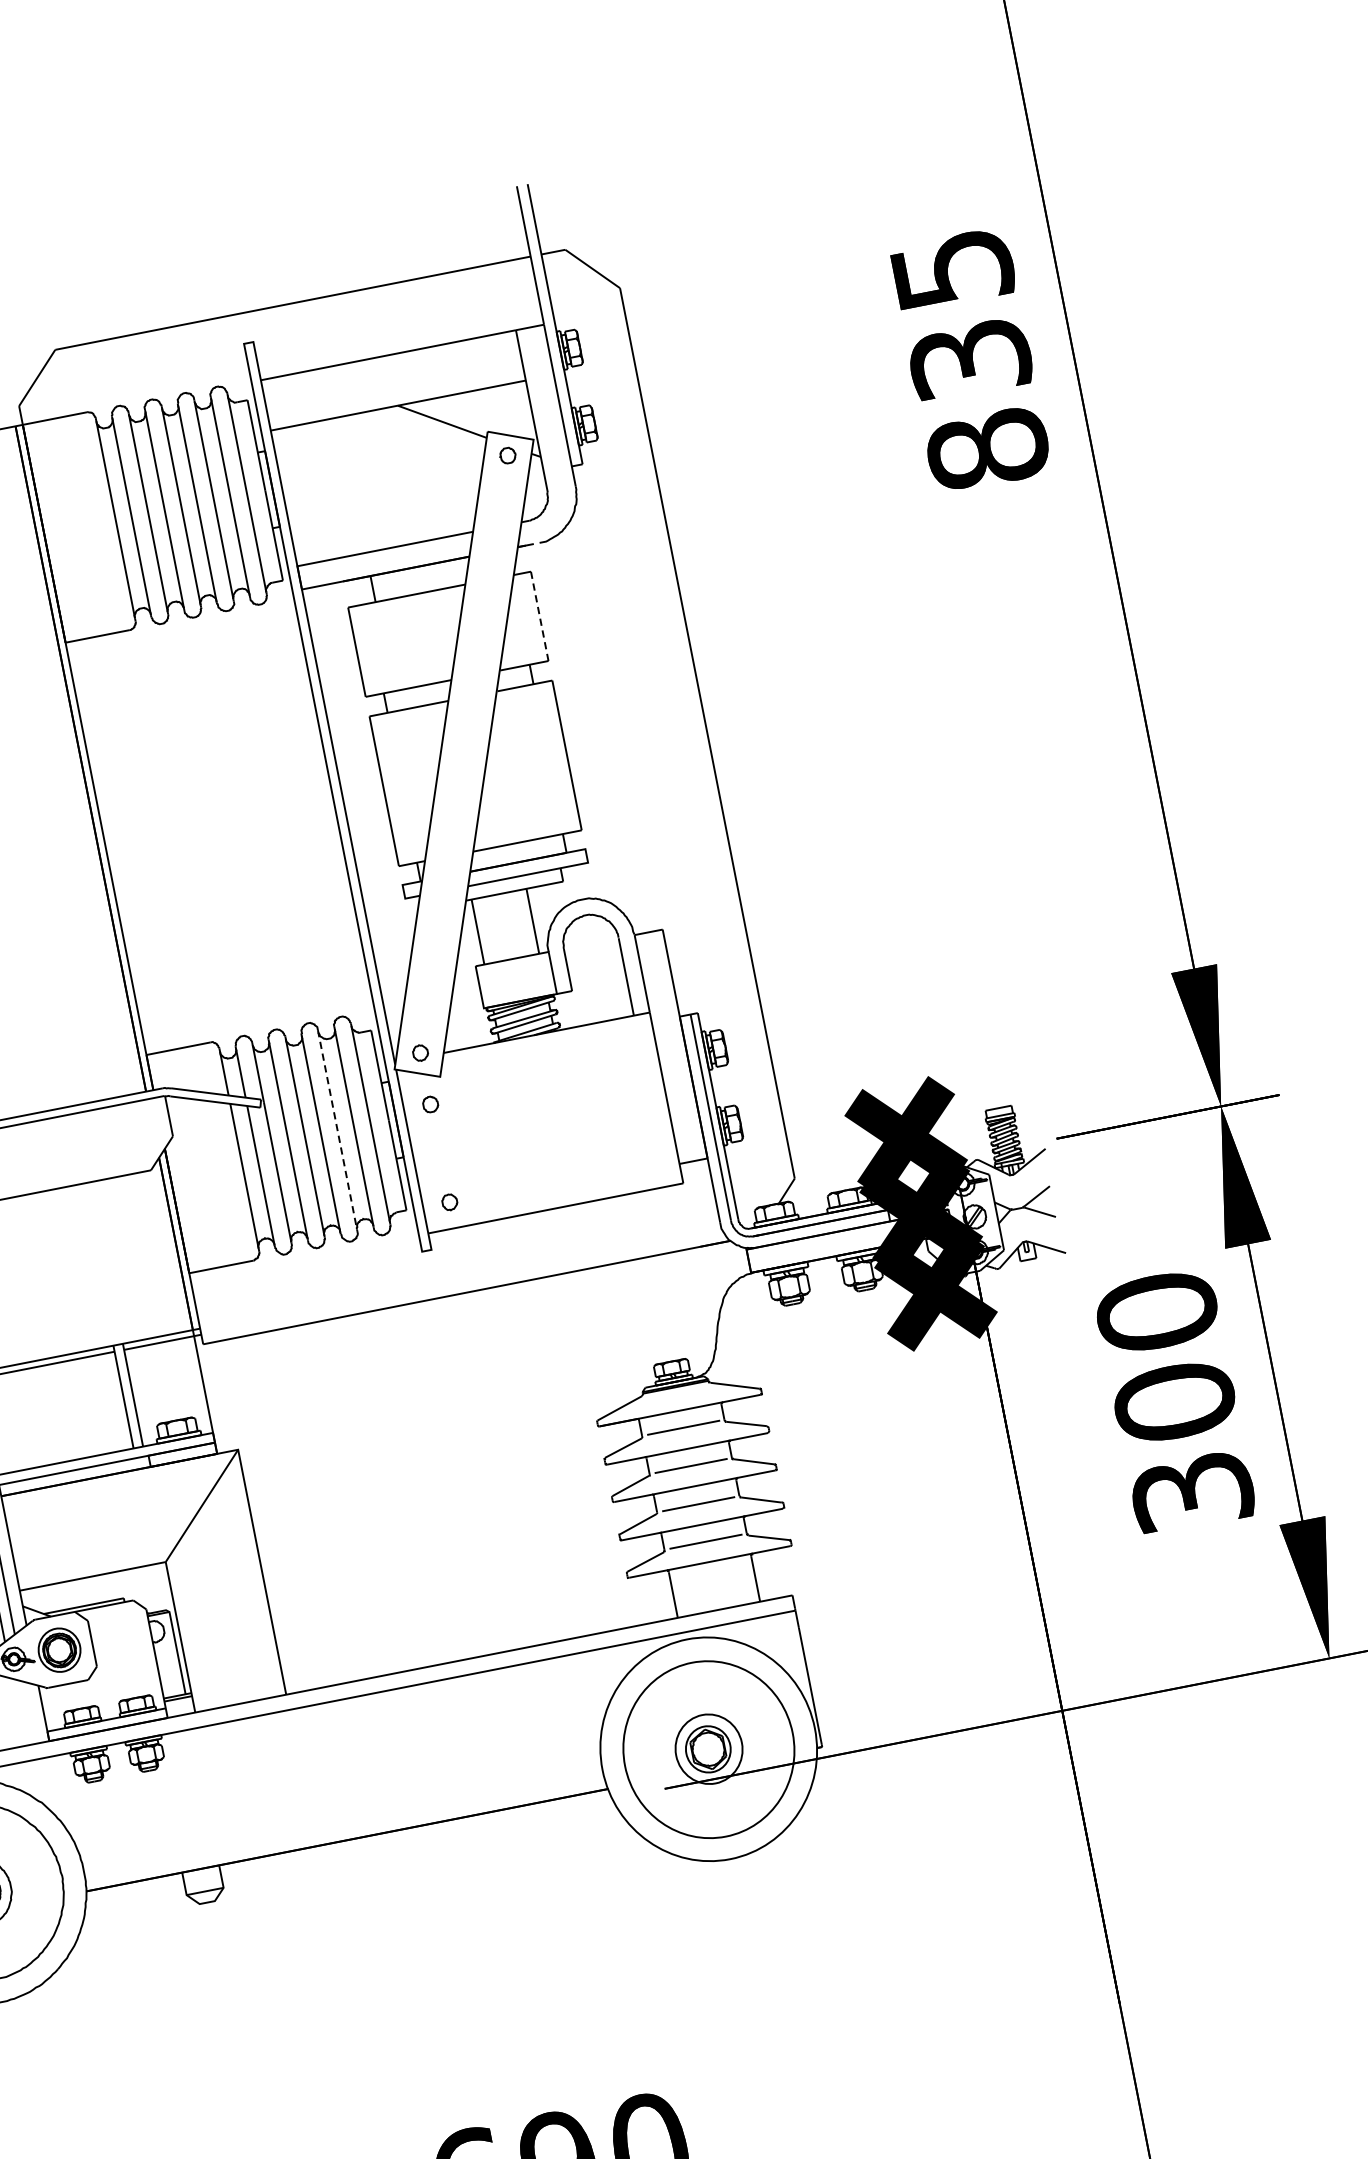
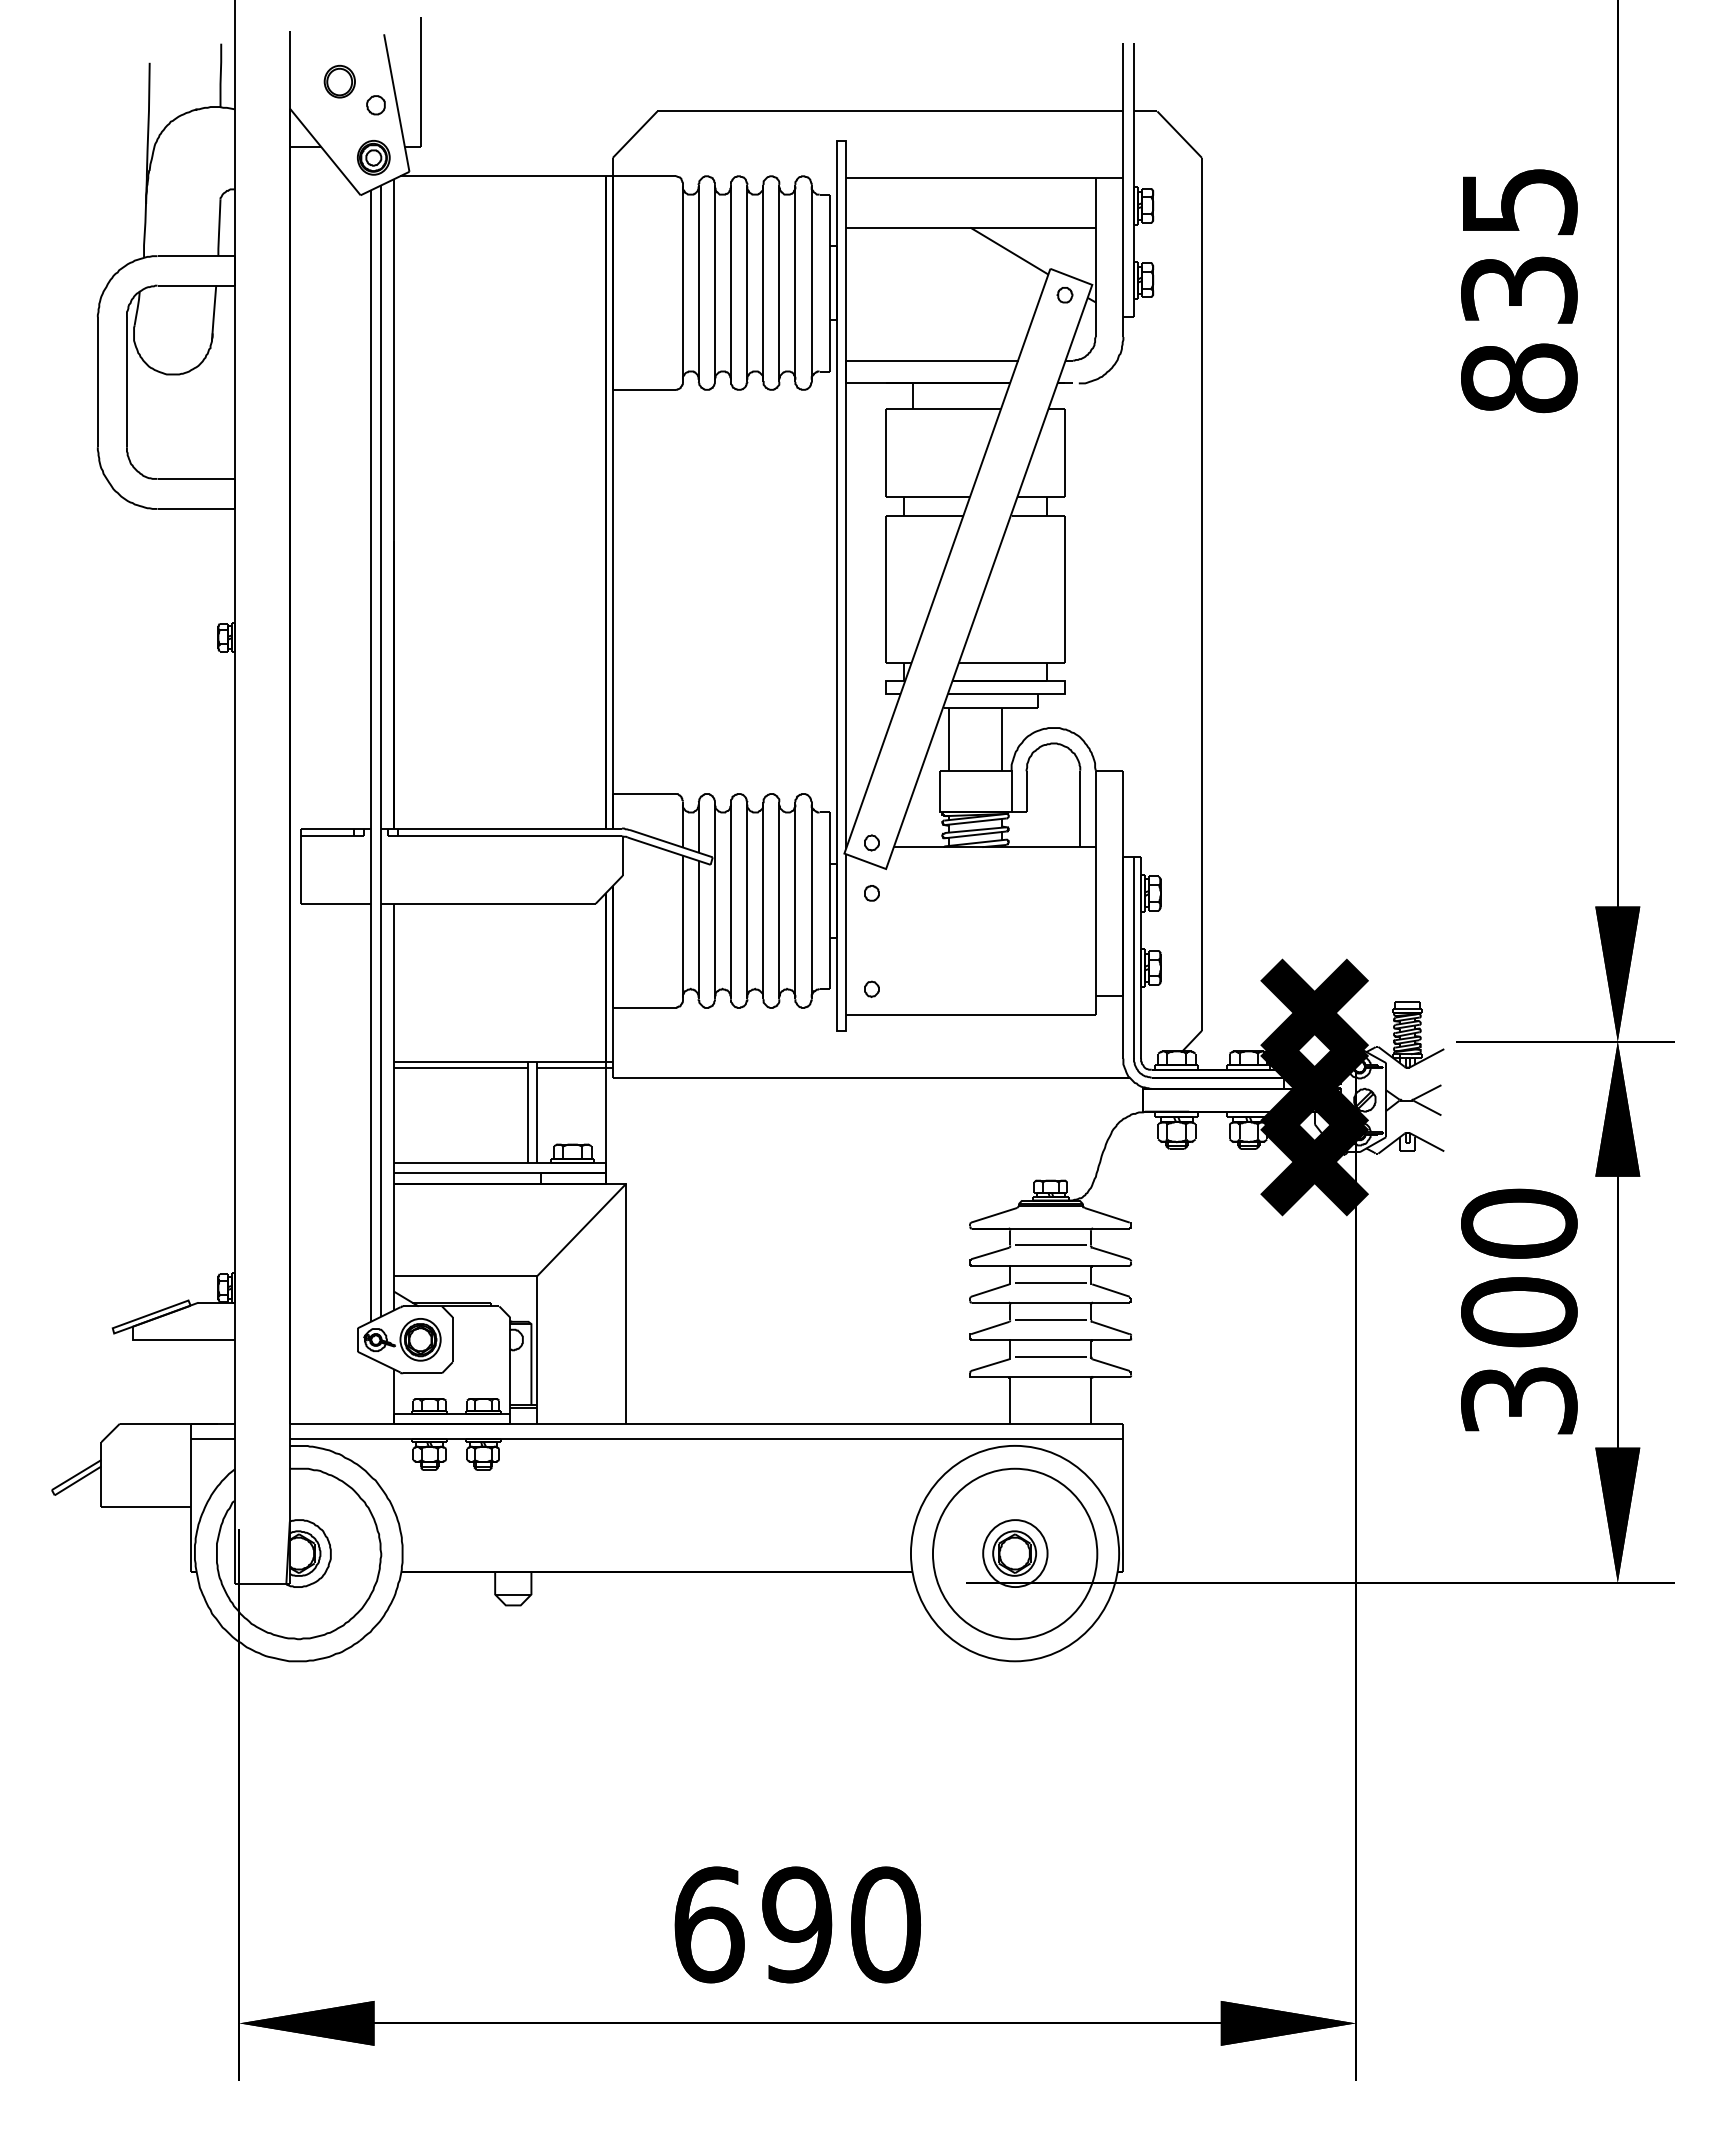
line: (539, 616) -> (1065, 452), dashed -> solid
line: (337, 1130) -> (779, 900), dashed -> solid

